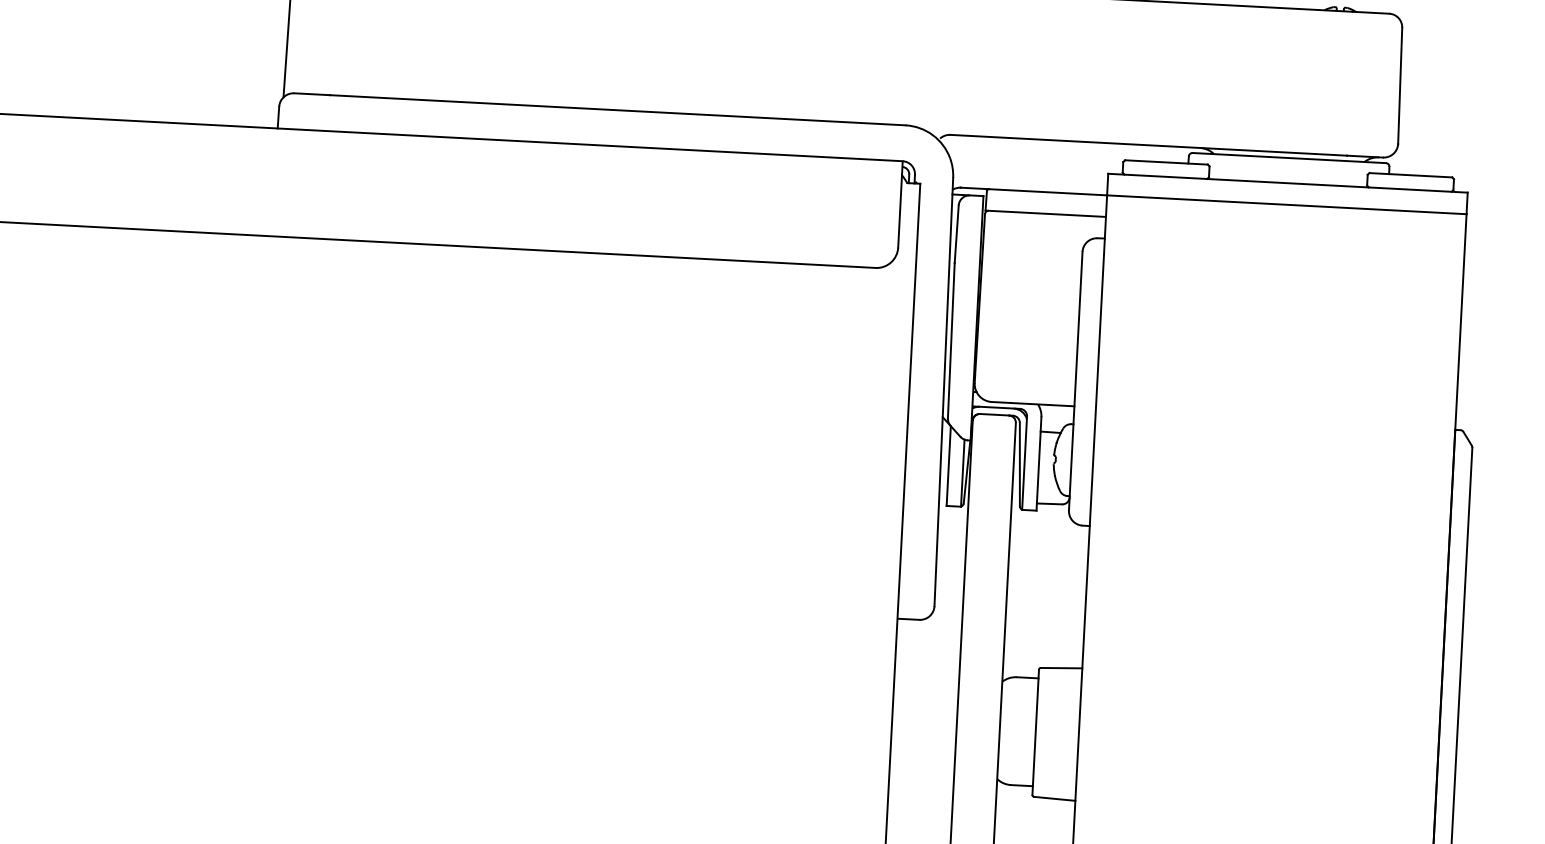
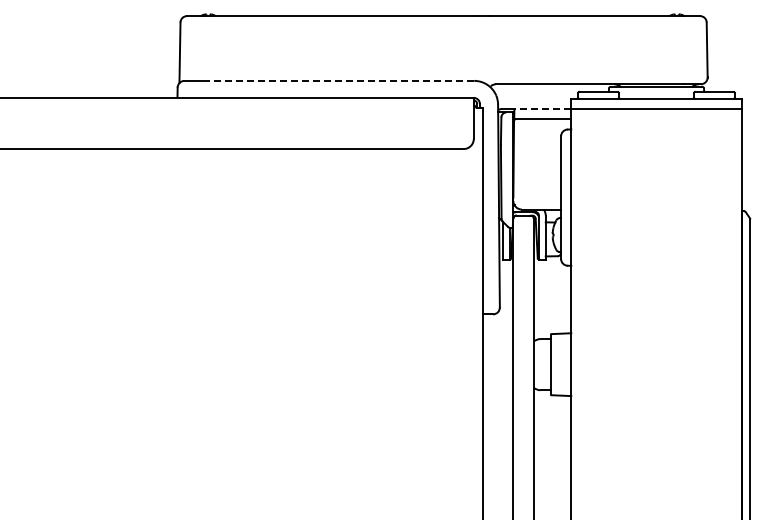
line: (617, 109) -> (337, 80), solid -> dashed
line: (1046, 193) -> (542, 109), solid -> dashed

